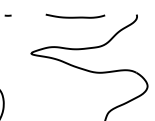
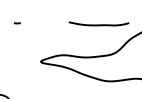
curve: (75, 16) -> (99, 24), moved

